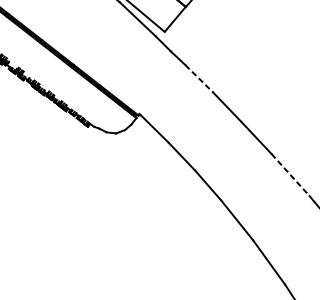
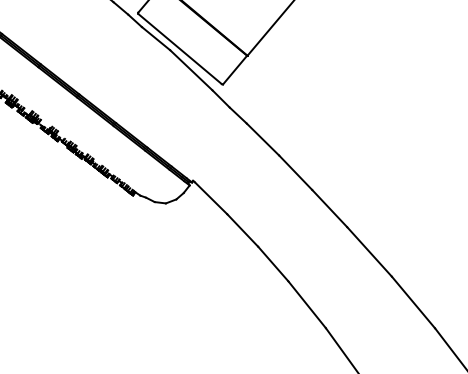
line: (198, 78) -> (262, 139), dashed -> solid
line: (290, 175) -> (369, 252), dashed -> solid

